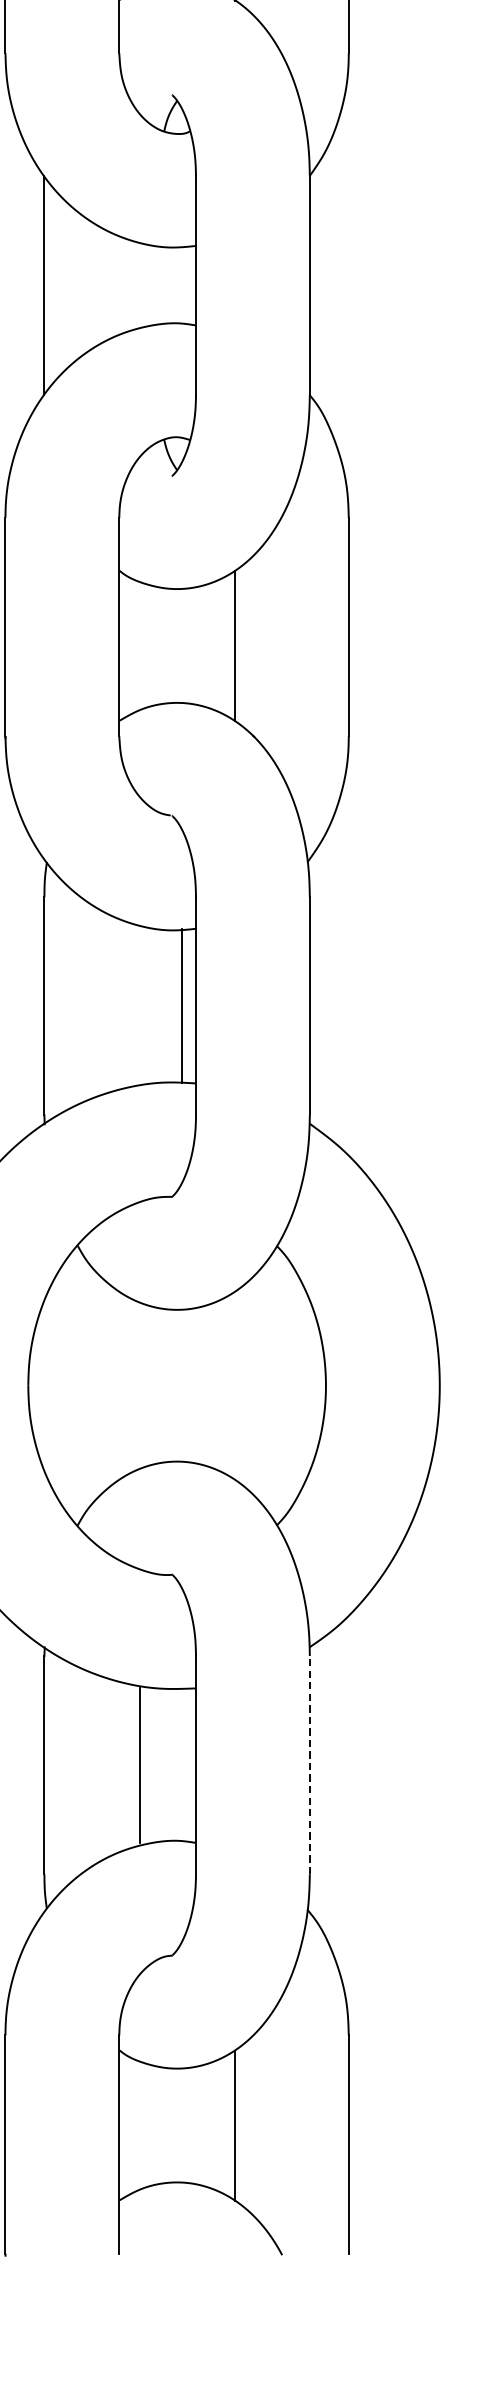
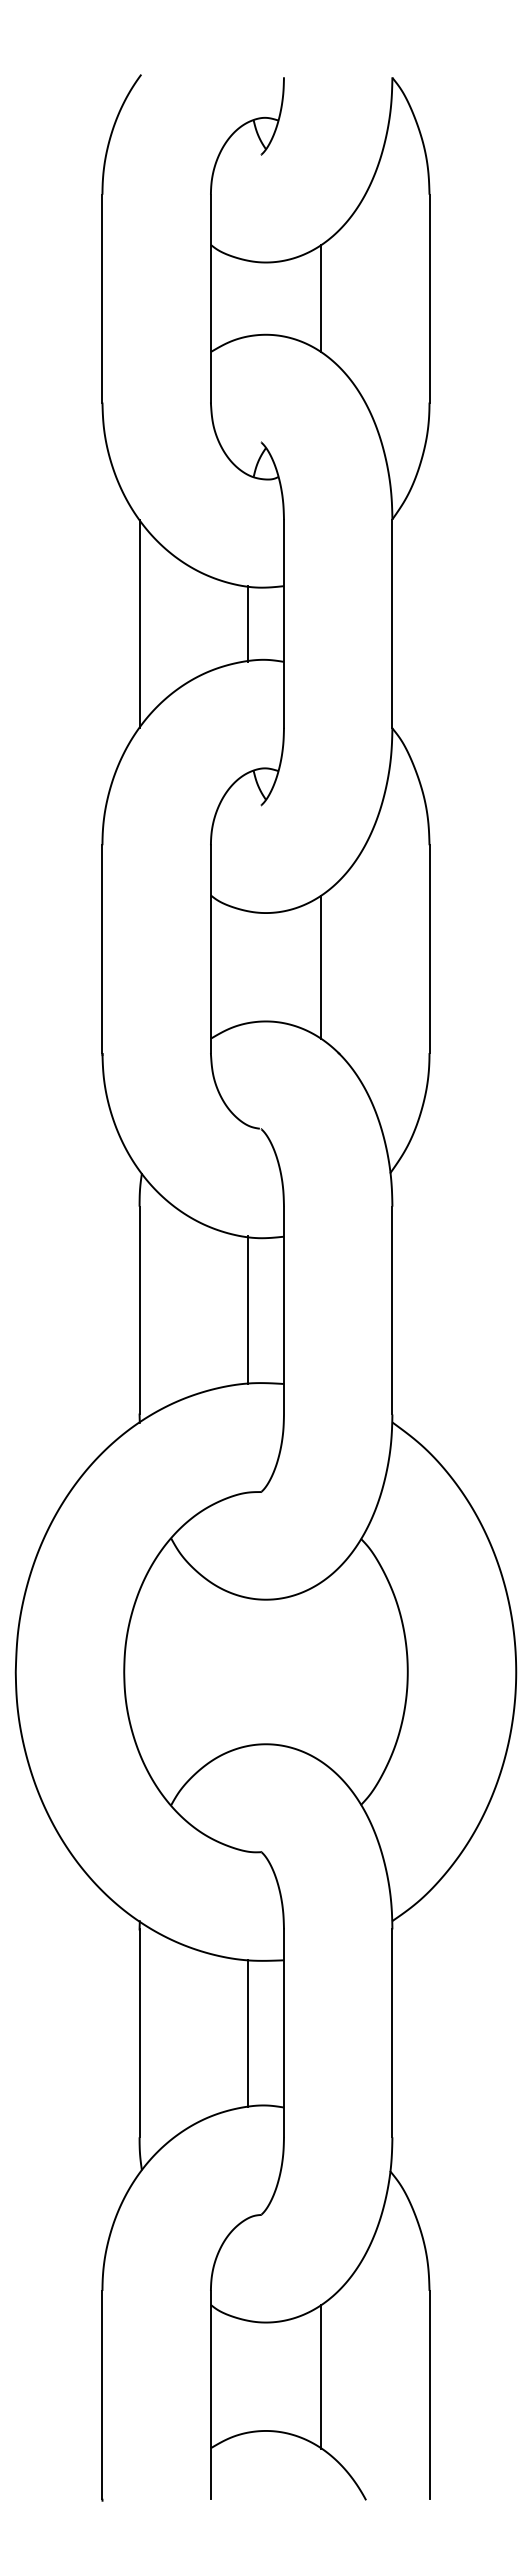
line: (158, 285) -> (248, 623), added
line: (182, 1006) -> (248, 1310), moved
line: (140, 1765) -> (248, 2033), moved
line: (309, 1765) -> (392, 2033), dashed -> solid

